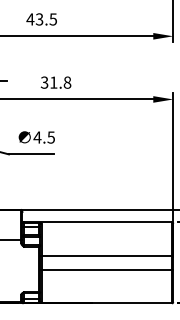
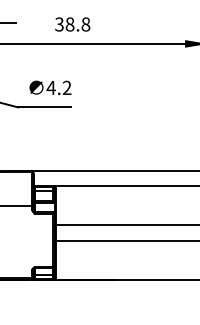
text: (53, 82) -> (69, 24), 31.8 -> 38.8
text: (50, 137) -> (66, 87), 4.5 -> 4.2

